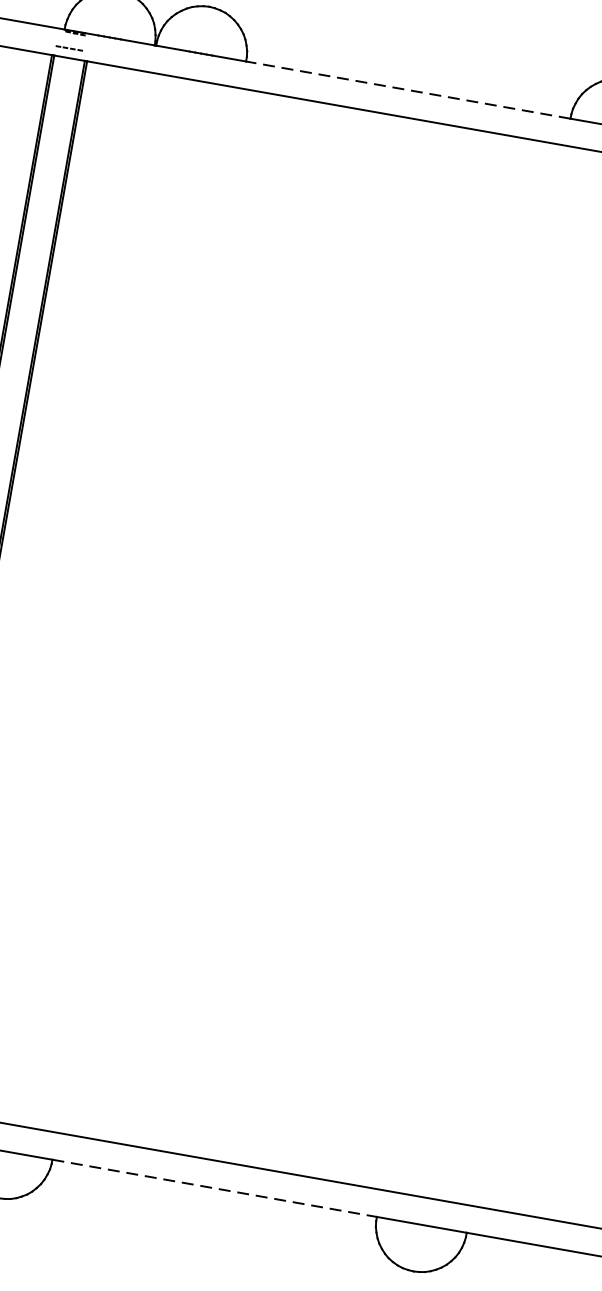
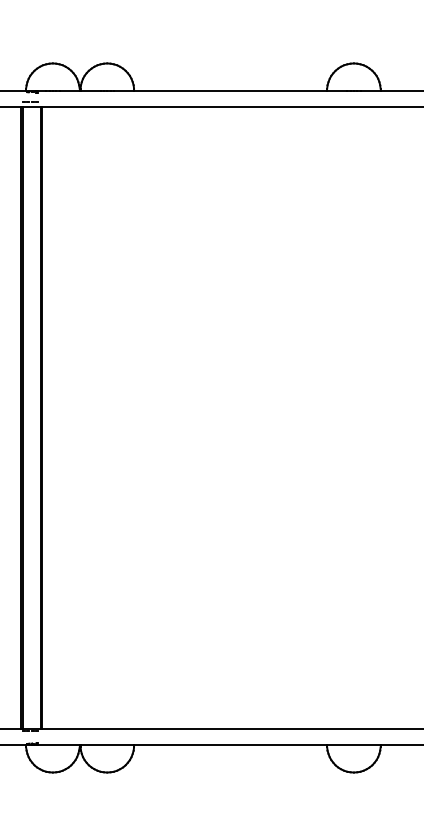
line: (408, 90) -> (230, 91), dashed -> solid
line: (214, 1187) -> (230, 744), dashed -> solid

